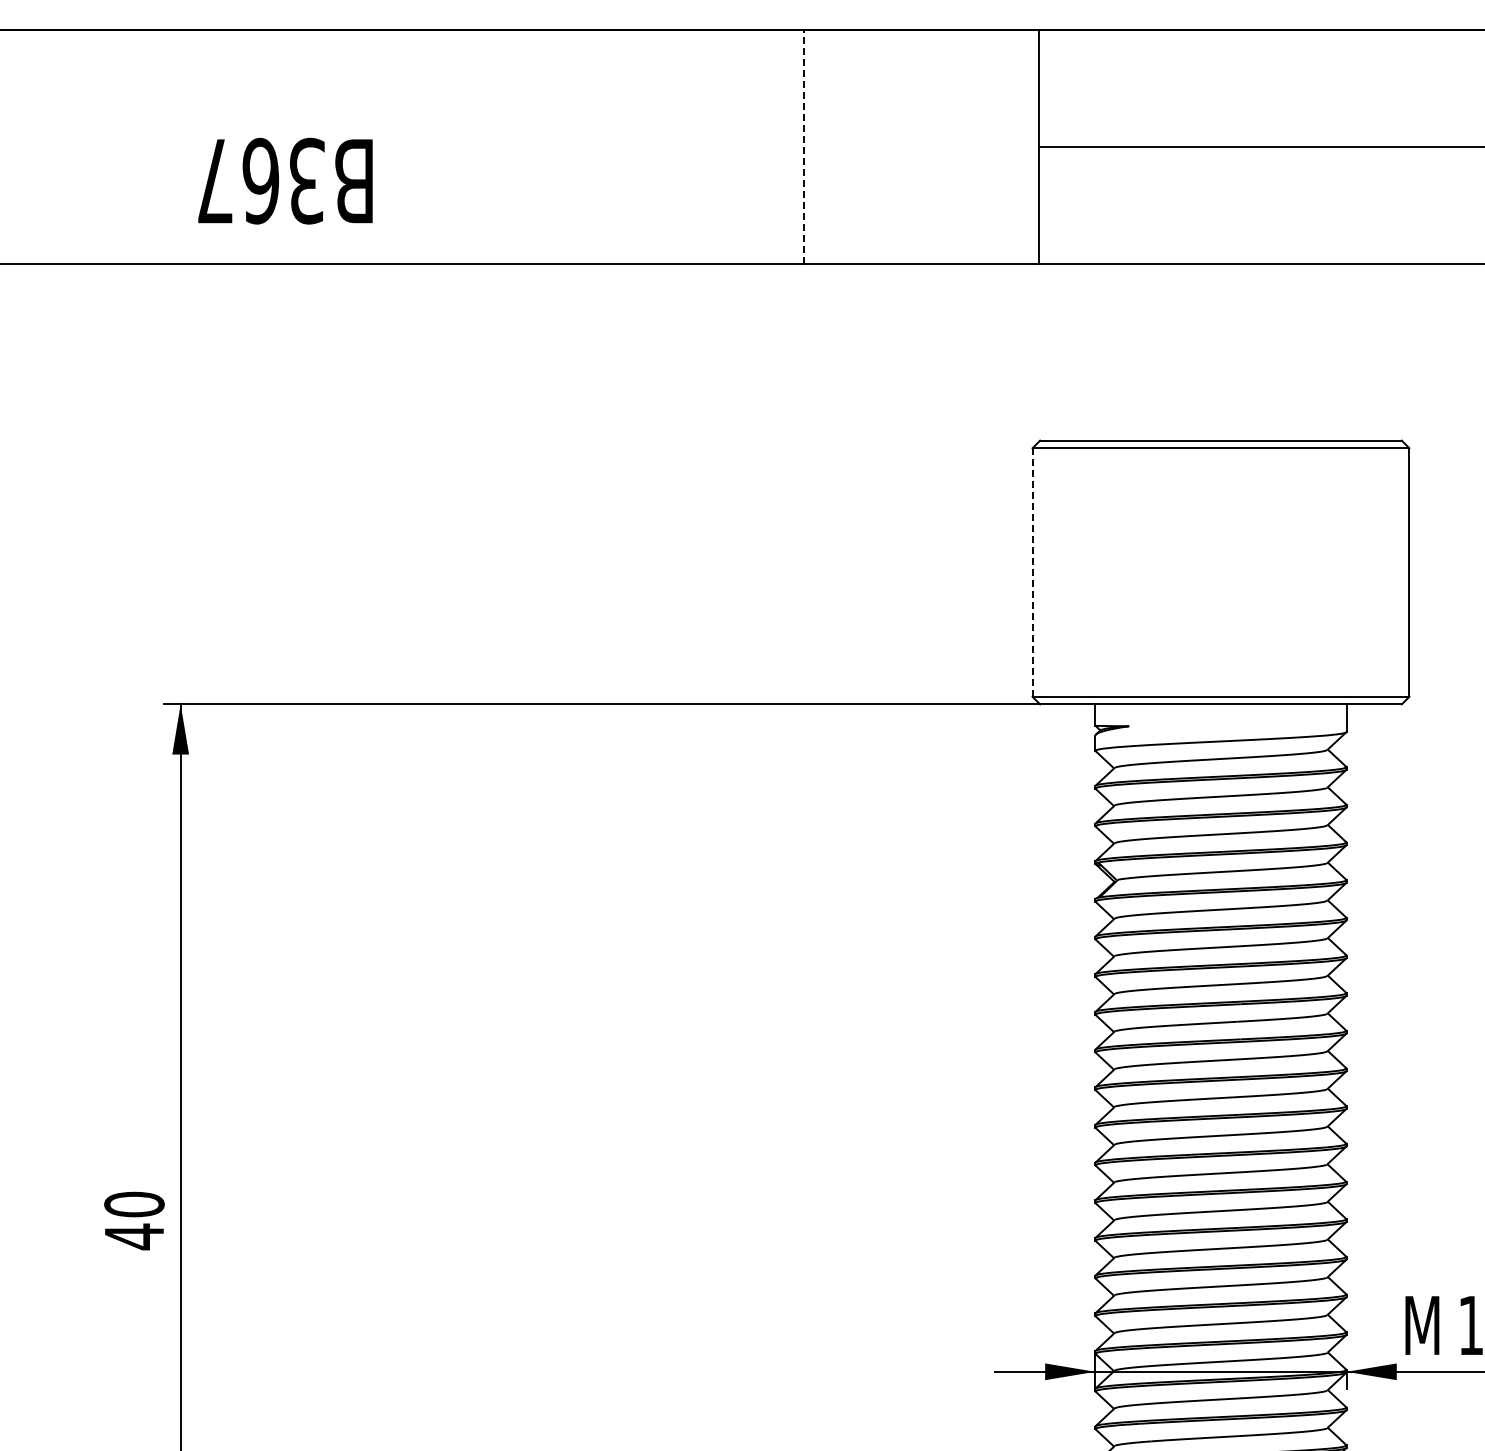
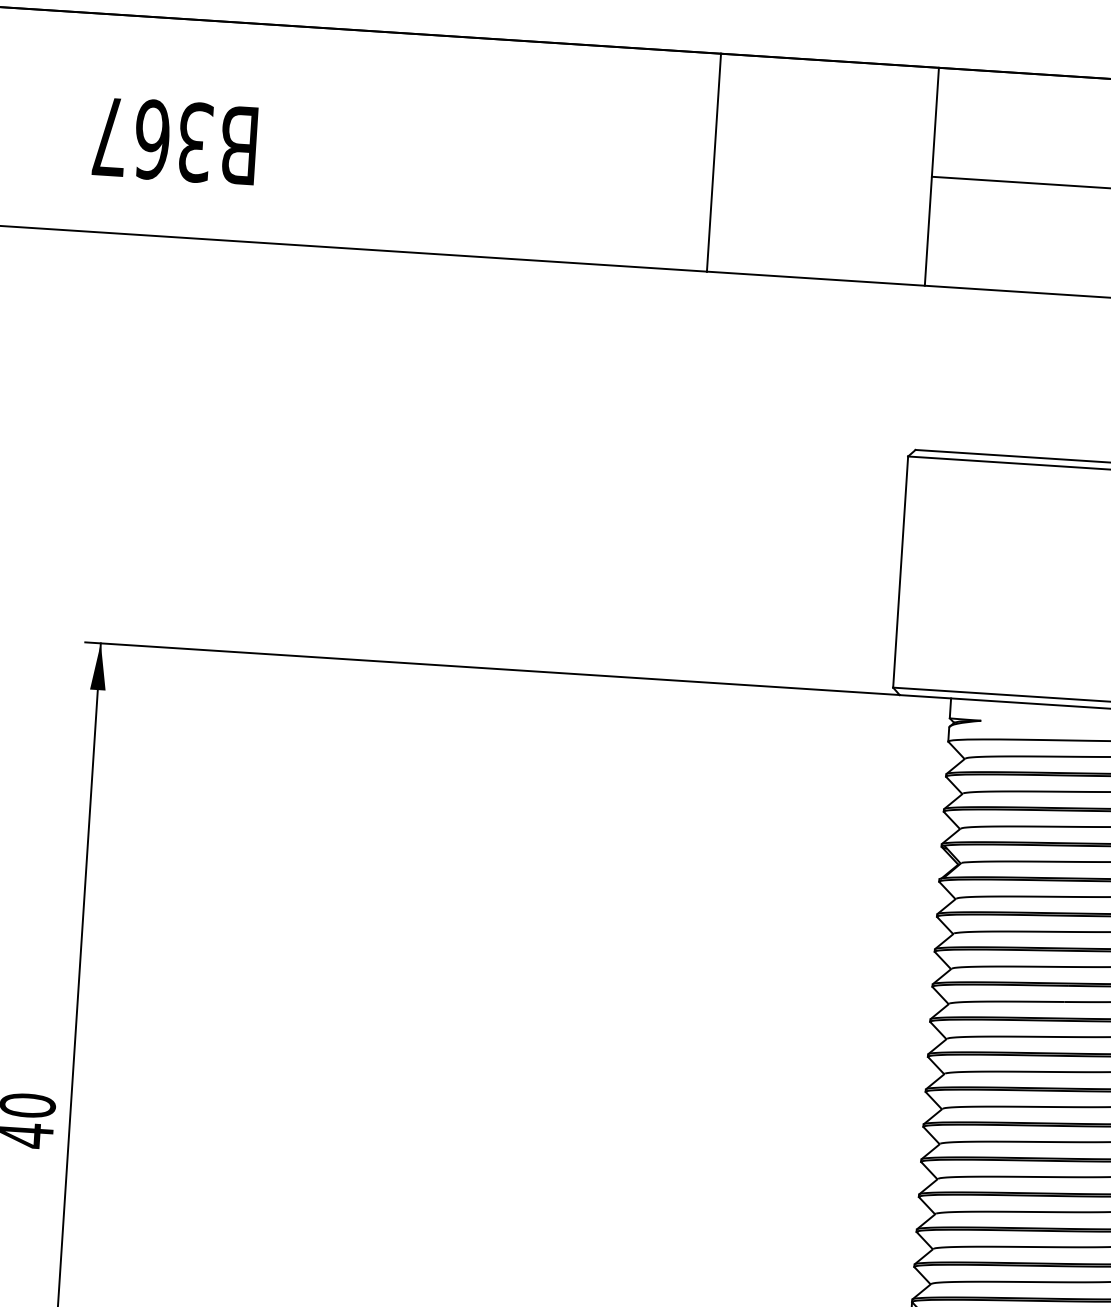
line: (804, 146) -> (714, 162), dashed -> solid
text: (285, 180) -> (175, 140), moved
line: (1032, 572) -> (900, 572), dashed -> solid

